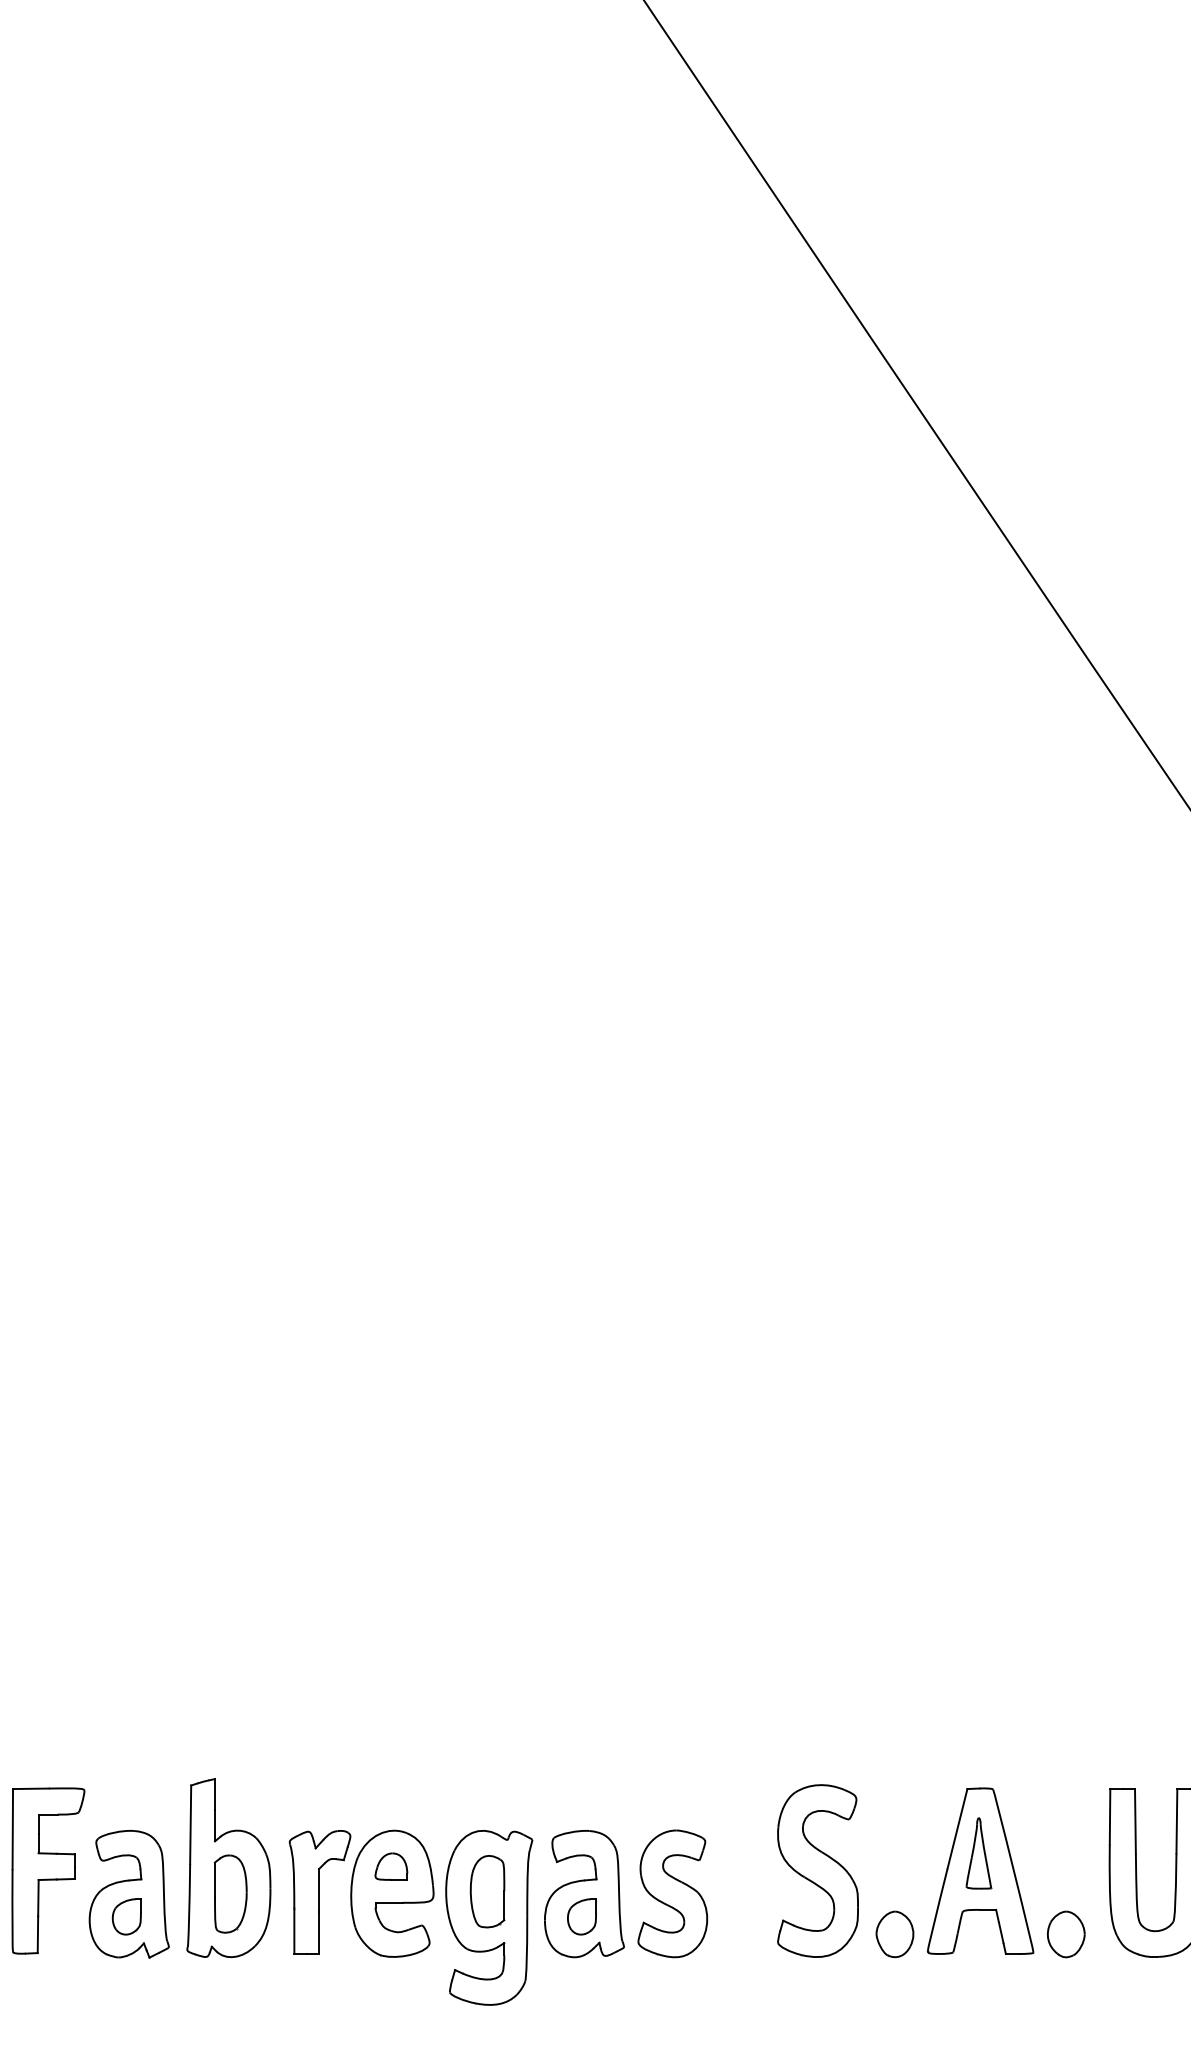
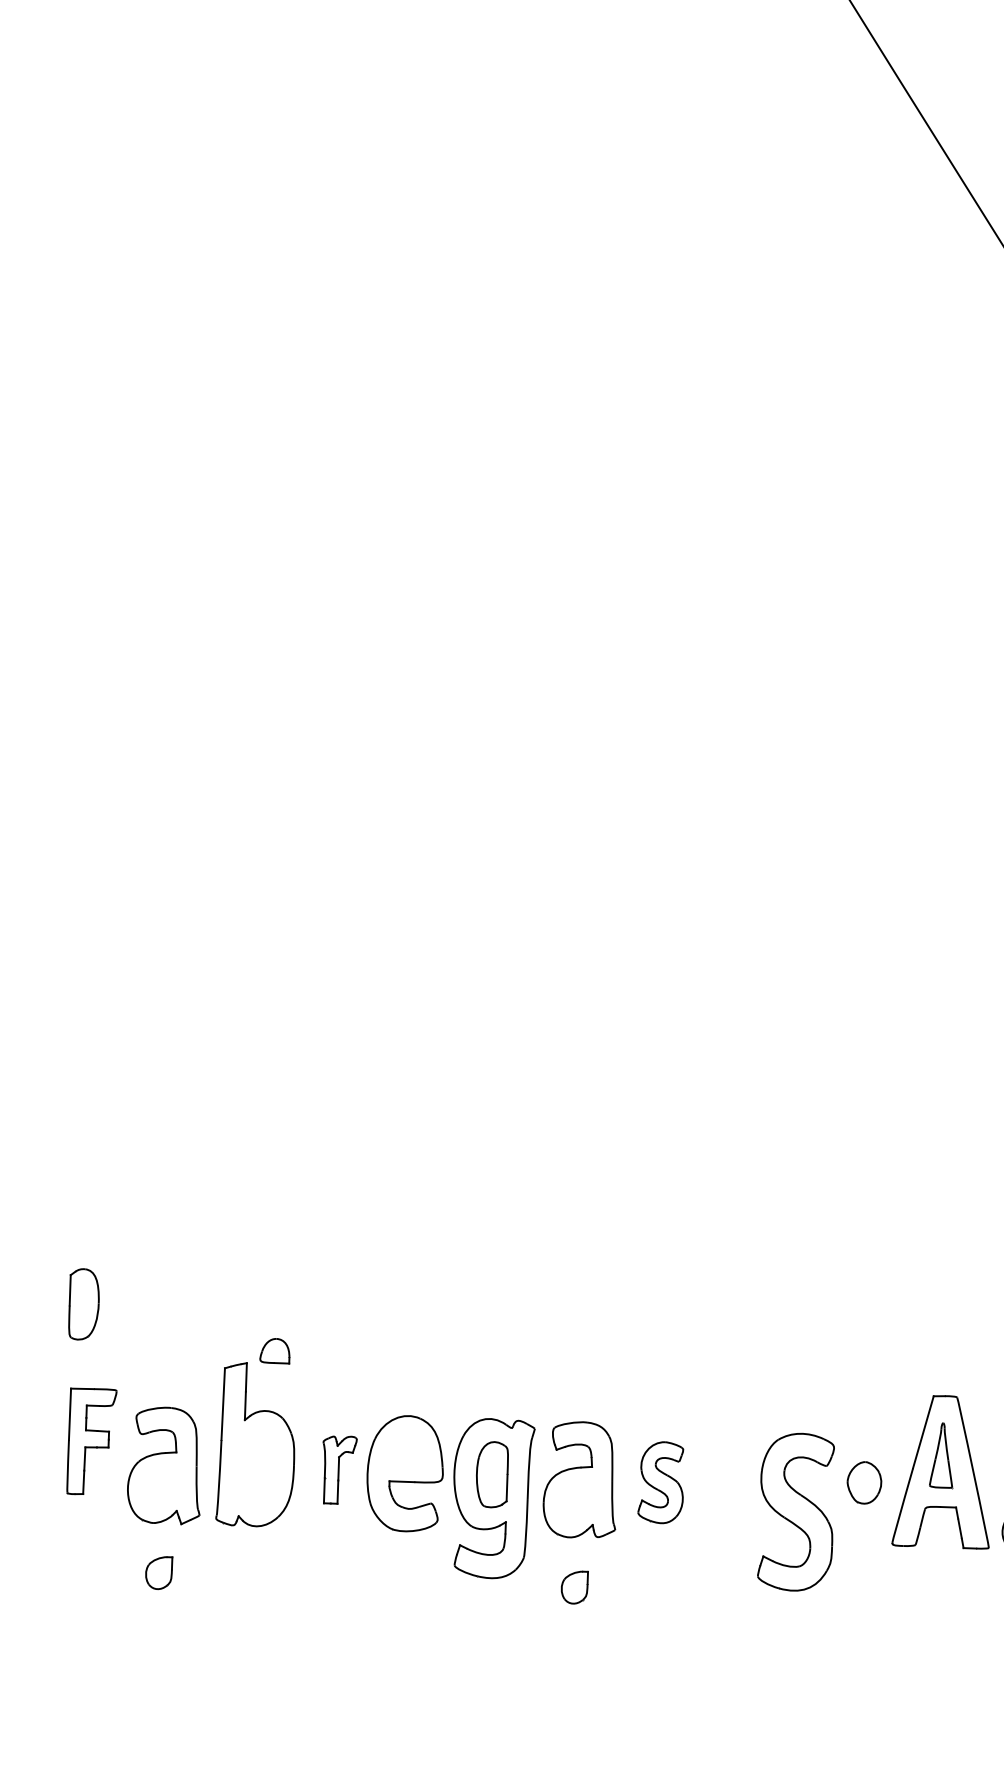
part: (391, 1866) -> (275, 1350), moved
part: (48, 1870) -> (91, 1441), size x0.7
part: (817, 1870) -> (796, 1511), moved
part: (319, 1892) -> (338, 1470), size x0.6
part: (230, 1893) -> (83, 1303), moved
part: (672, 1893) -> (661, 1482), size x0.7
part: (126, 1916) -> (158, 1572), moved
part: (581, 1916) -> (574, 1587), moved
part: (894, 1934) -> (864, 1482), moved

